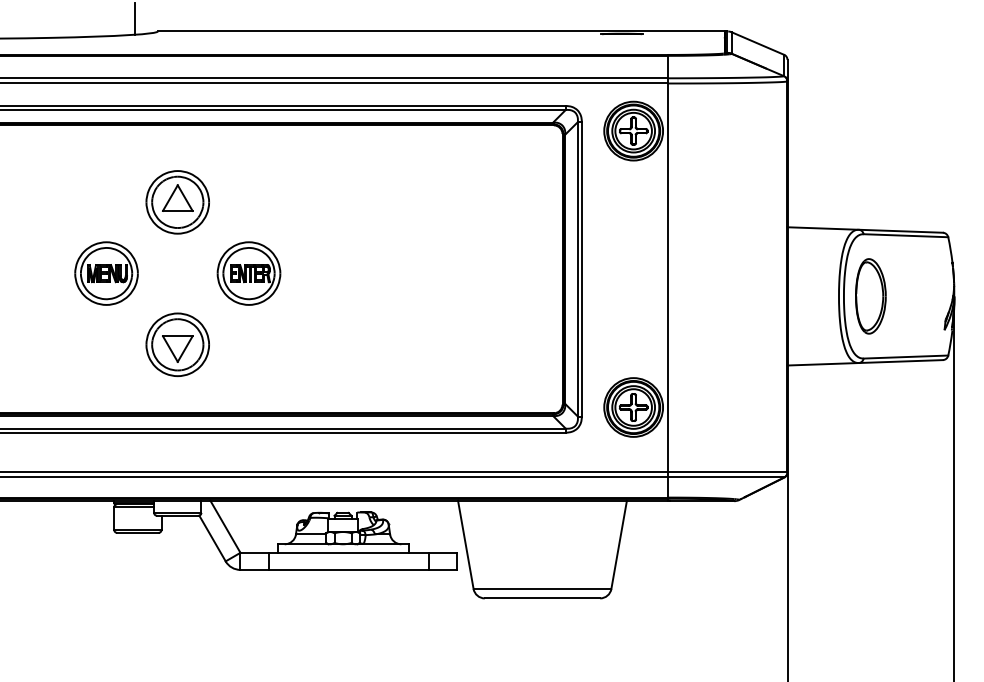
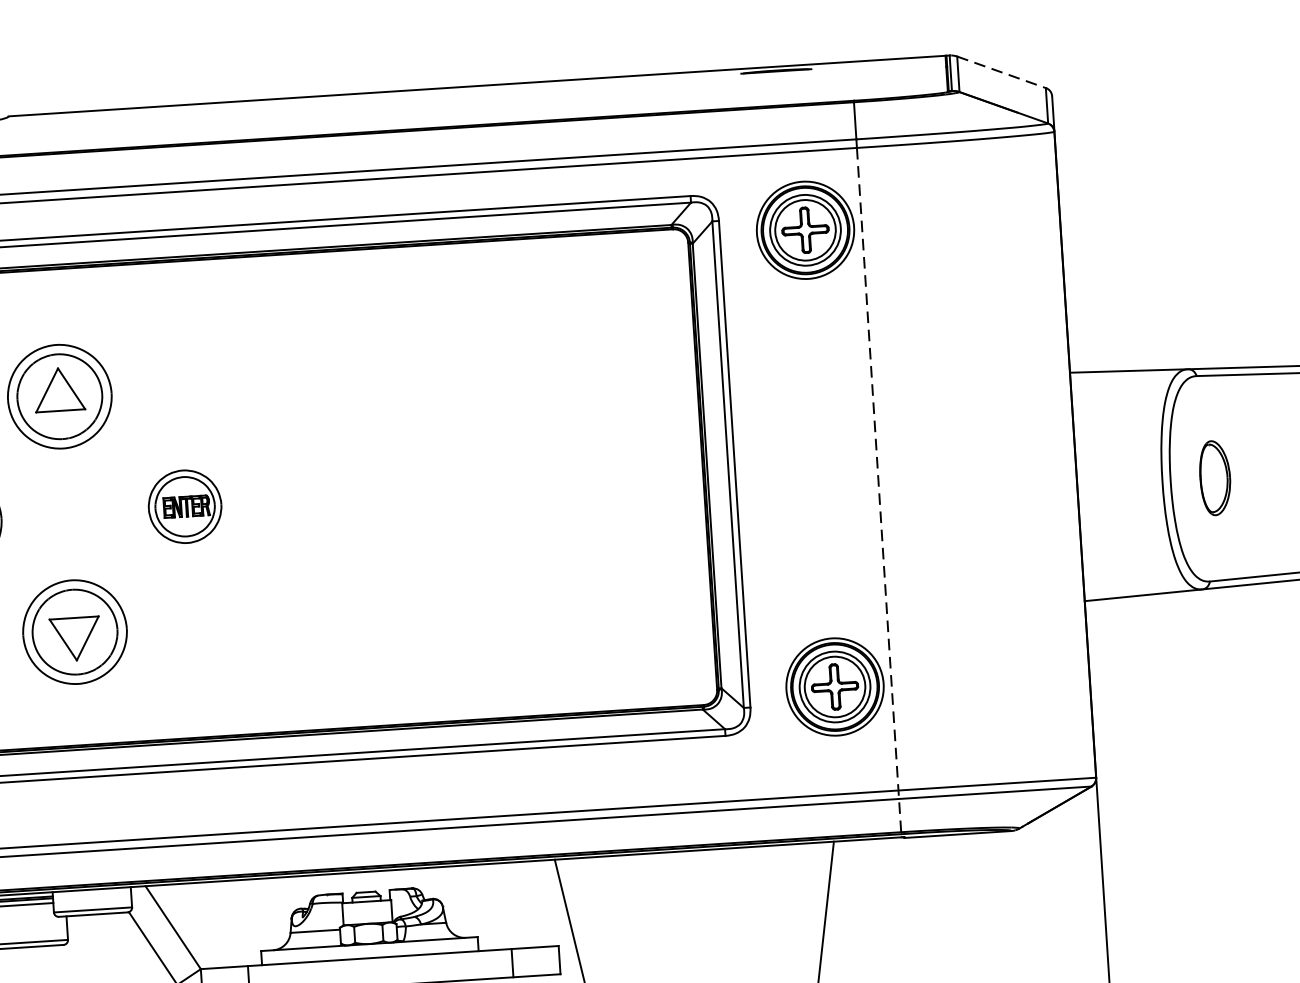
line: (758, 43) -> (1002, 72), solid -> dashed
part: (248, 273) -> (184, 506), size x0.7
line: (667, 291) -> (878, 491), solid -> dashed
part: (870, 296) -> (1214, 478), size x0.6

